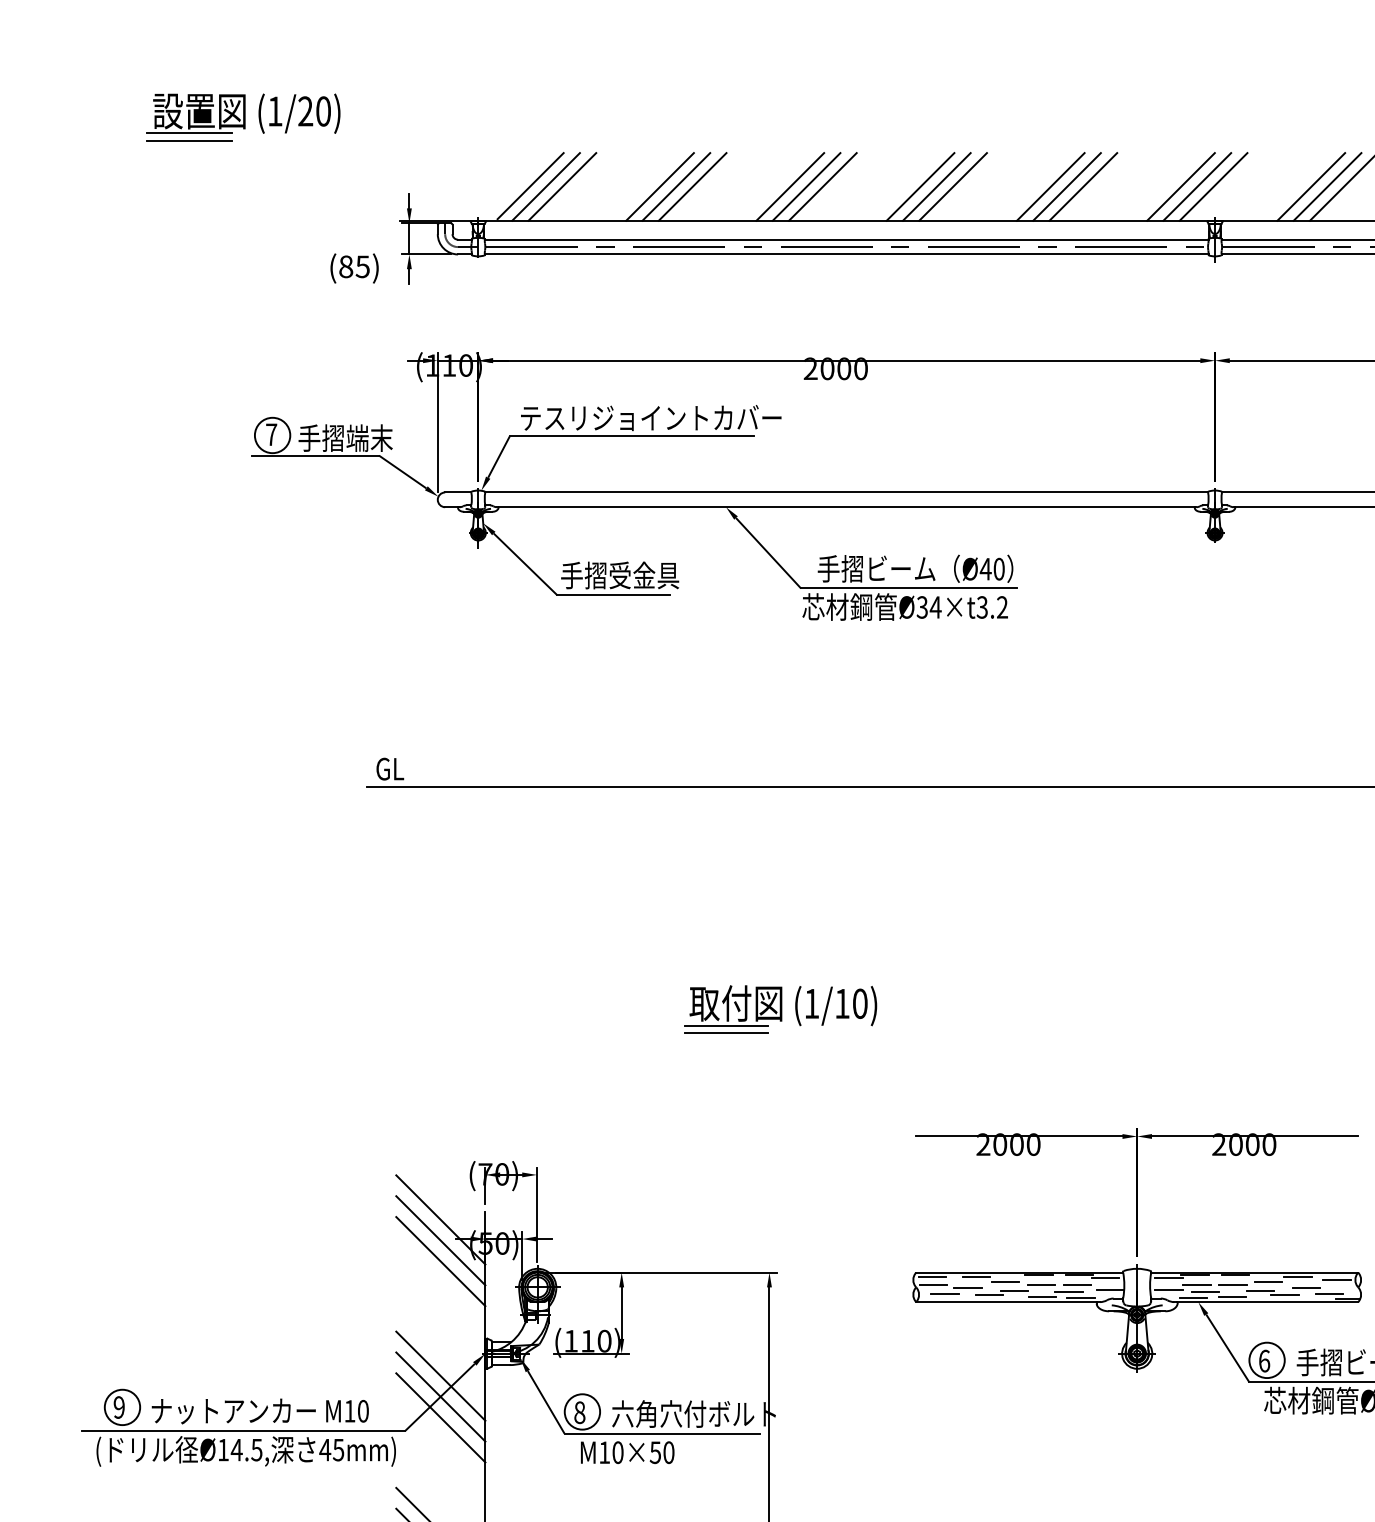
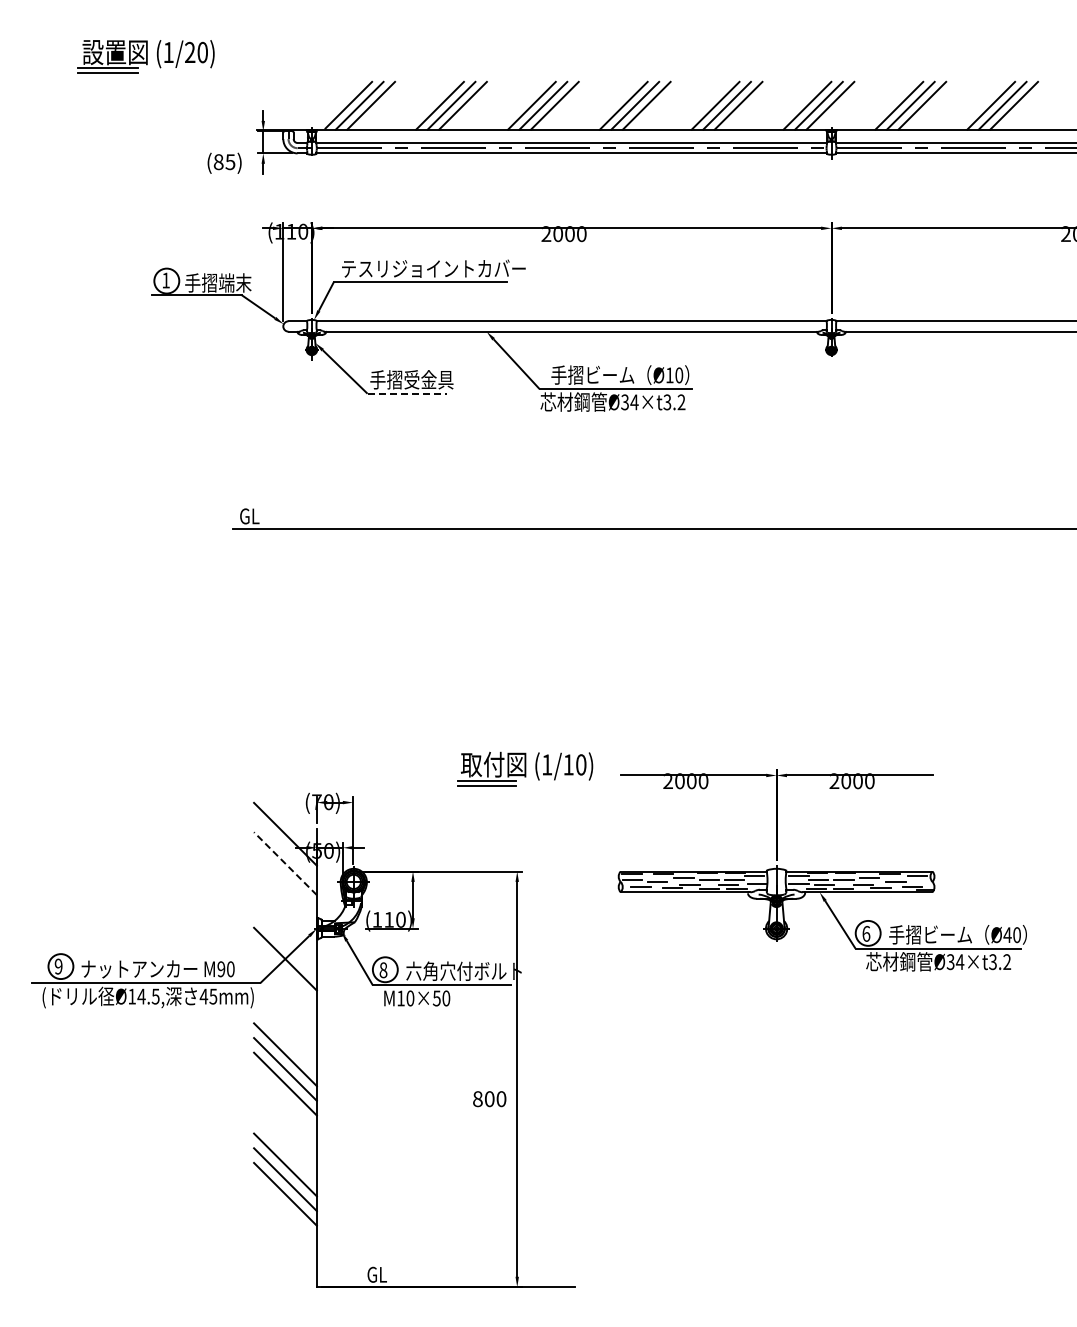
text: (270, 434) -> (165, 280), 7 -> 1
text: (985, 569) -> (669, 375), Ø40 -> Ø10
line: (613, 594) -> (407, 393), solid -> dashed
part: (781, 1008) -> (525, 768), moved
line: (440, 1240) -> (285, 848), removed
line: (440, 1261) -> (285, 863), solid -> dashed
line: (440, 1376) -> (285, 944), removed
text: (350, 1411) -> (221, 969), M10 -> M90
line: (440, 1417) -> (285, 973), removed

